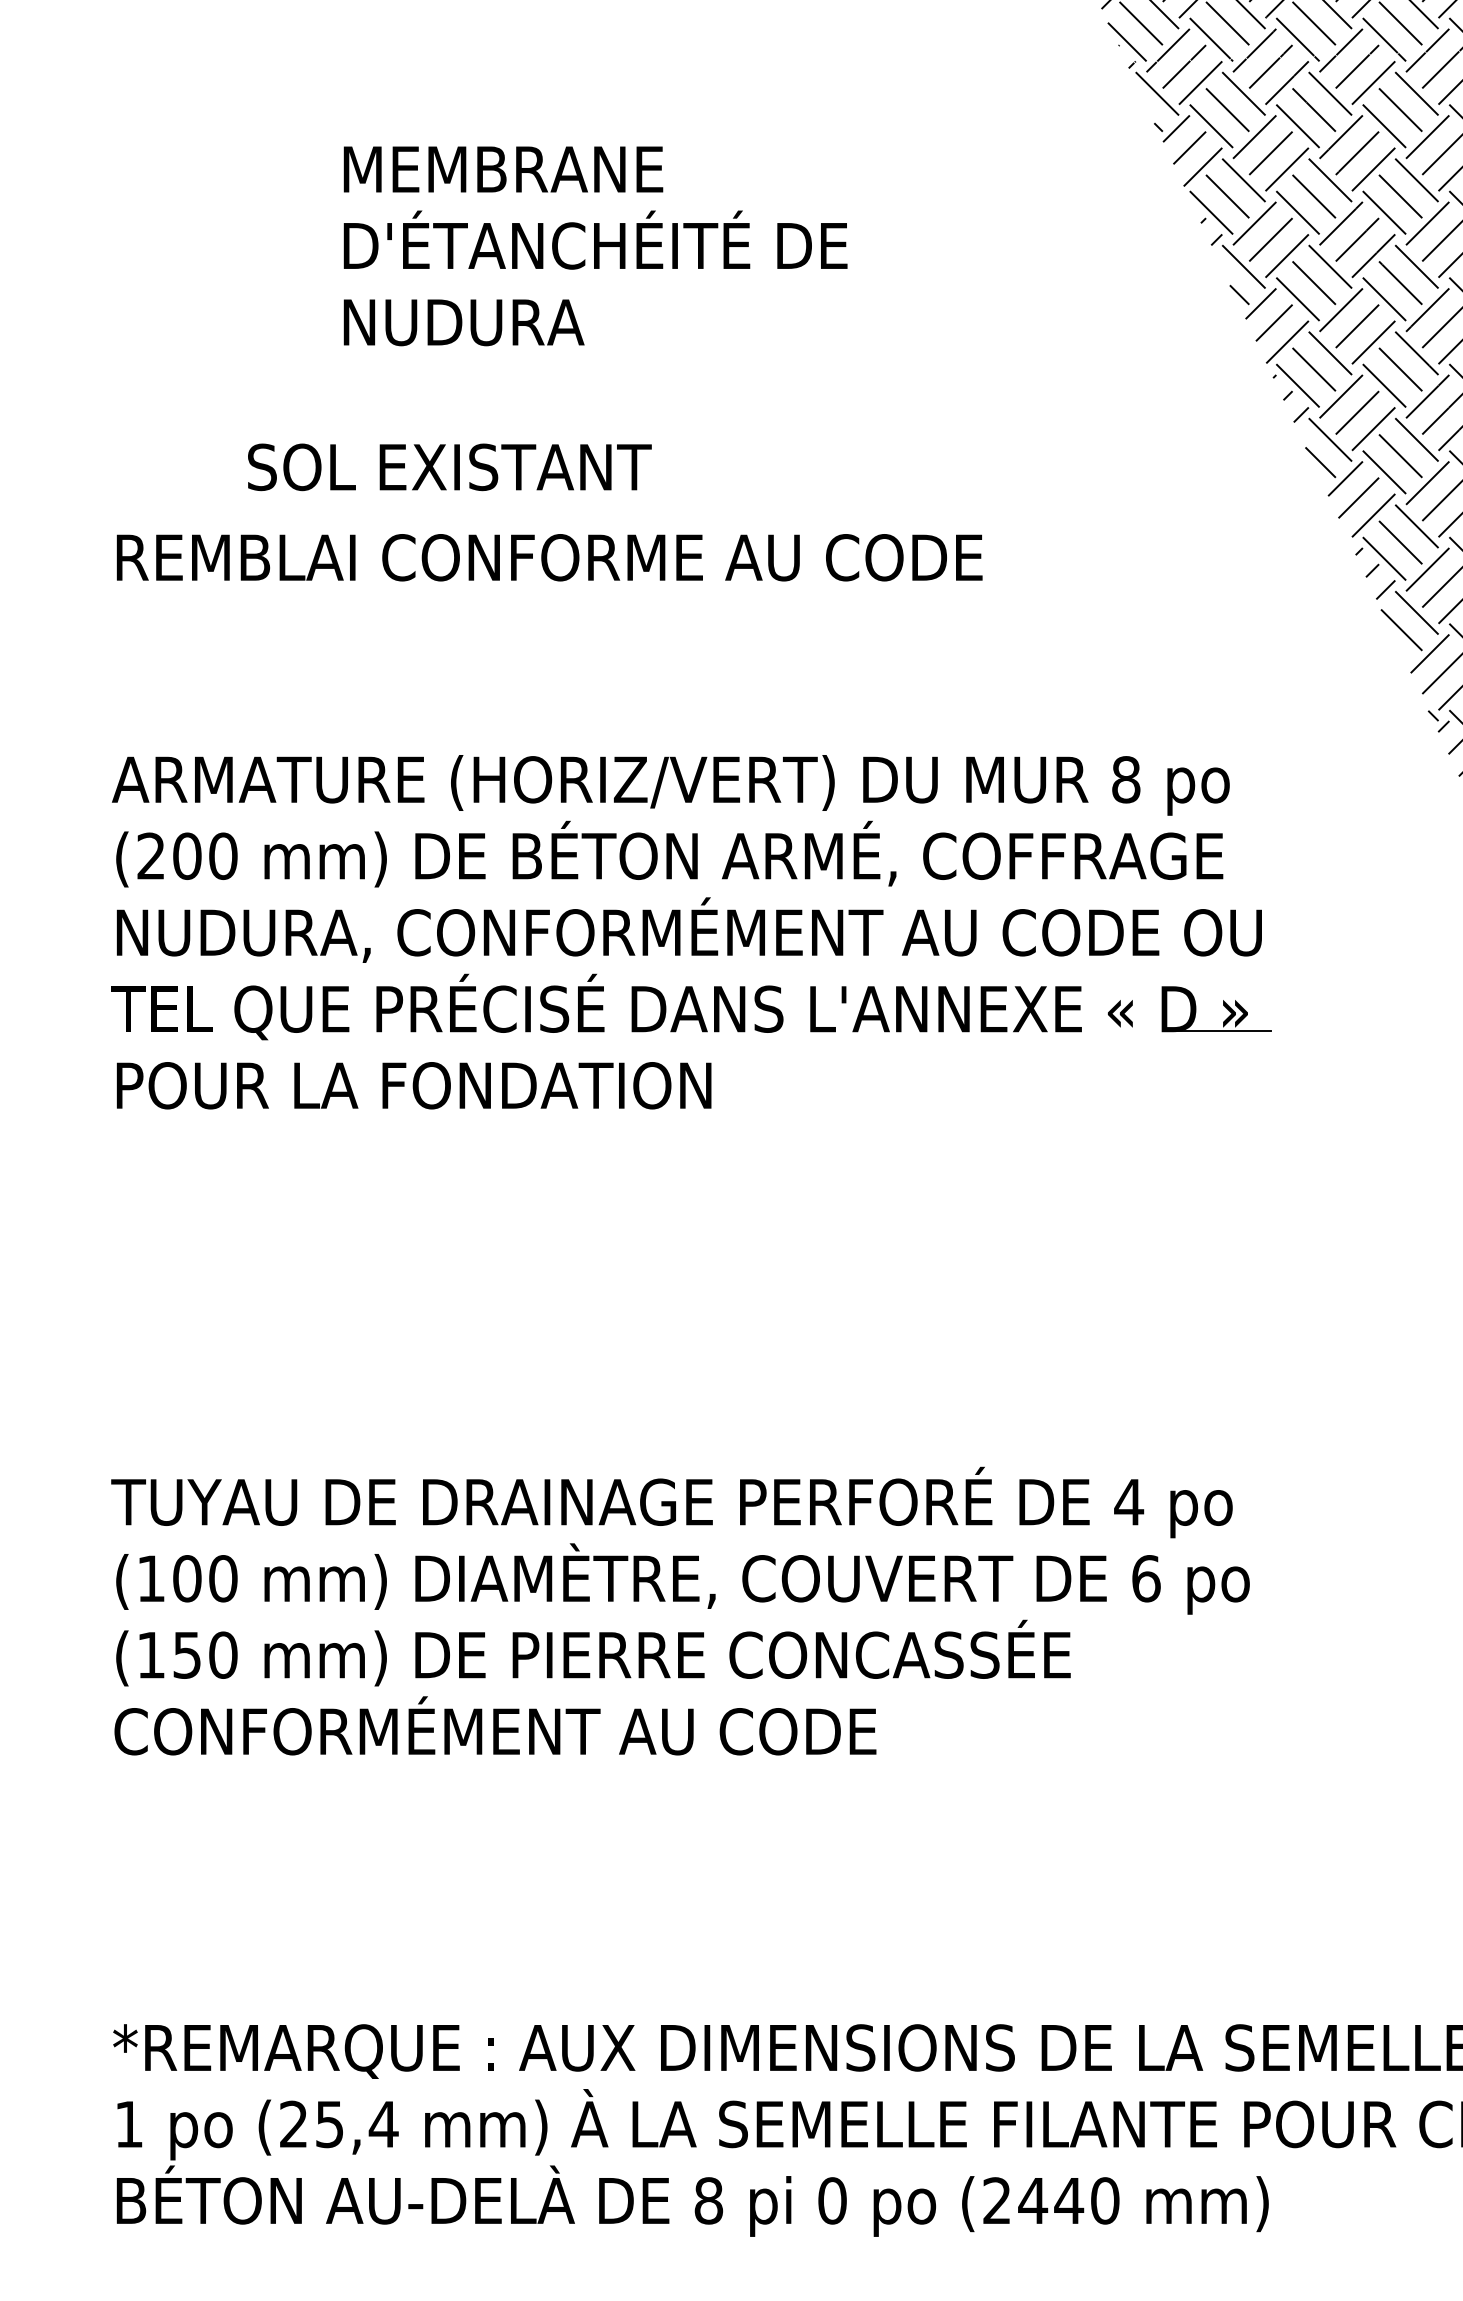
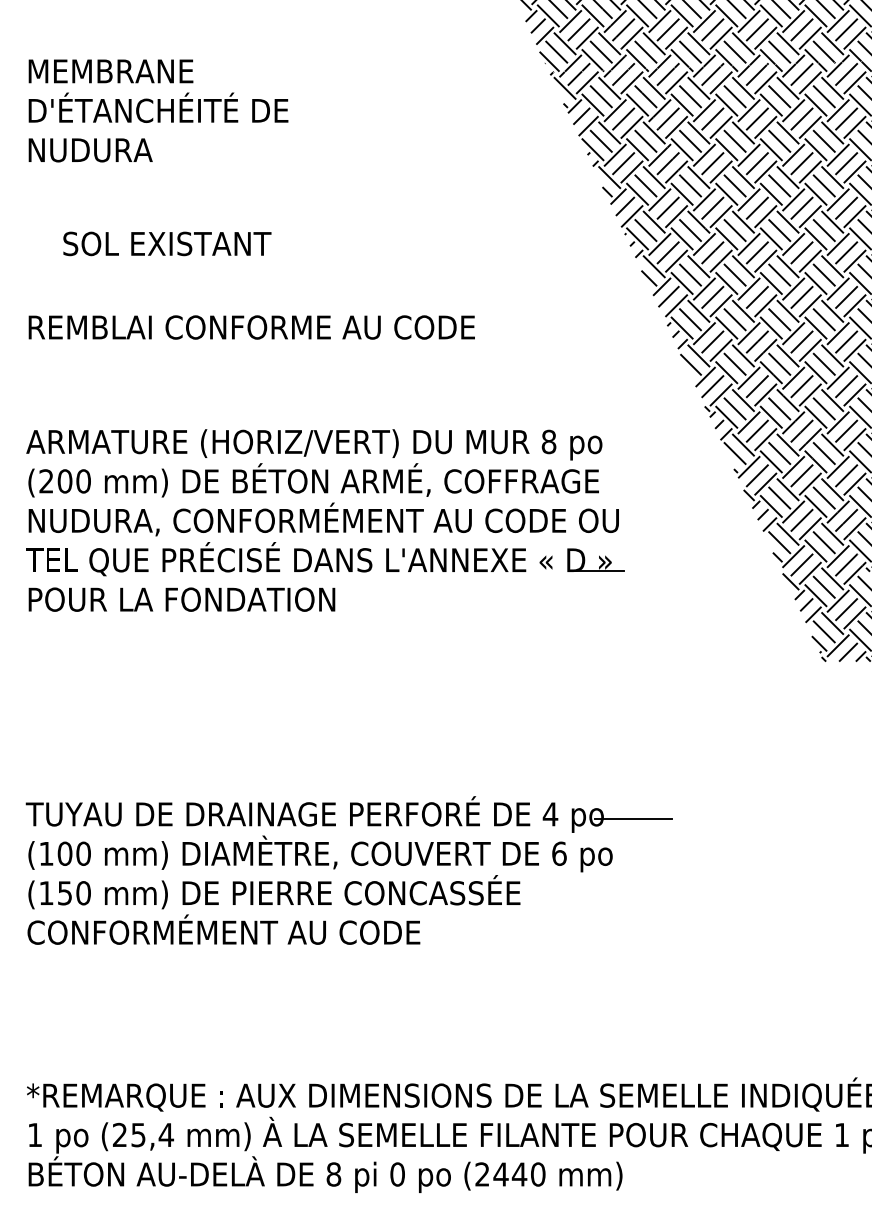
text: (595, 245) -> (158, 110), moved
text: (450, 466) -> (167, 243), moved
line: (1288, 1512) -> (632, 819), added

